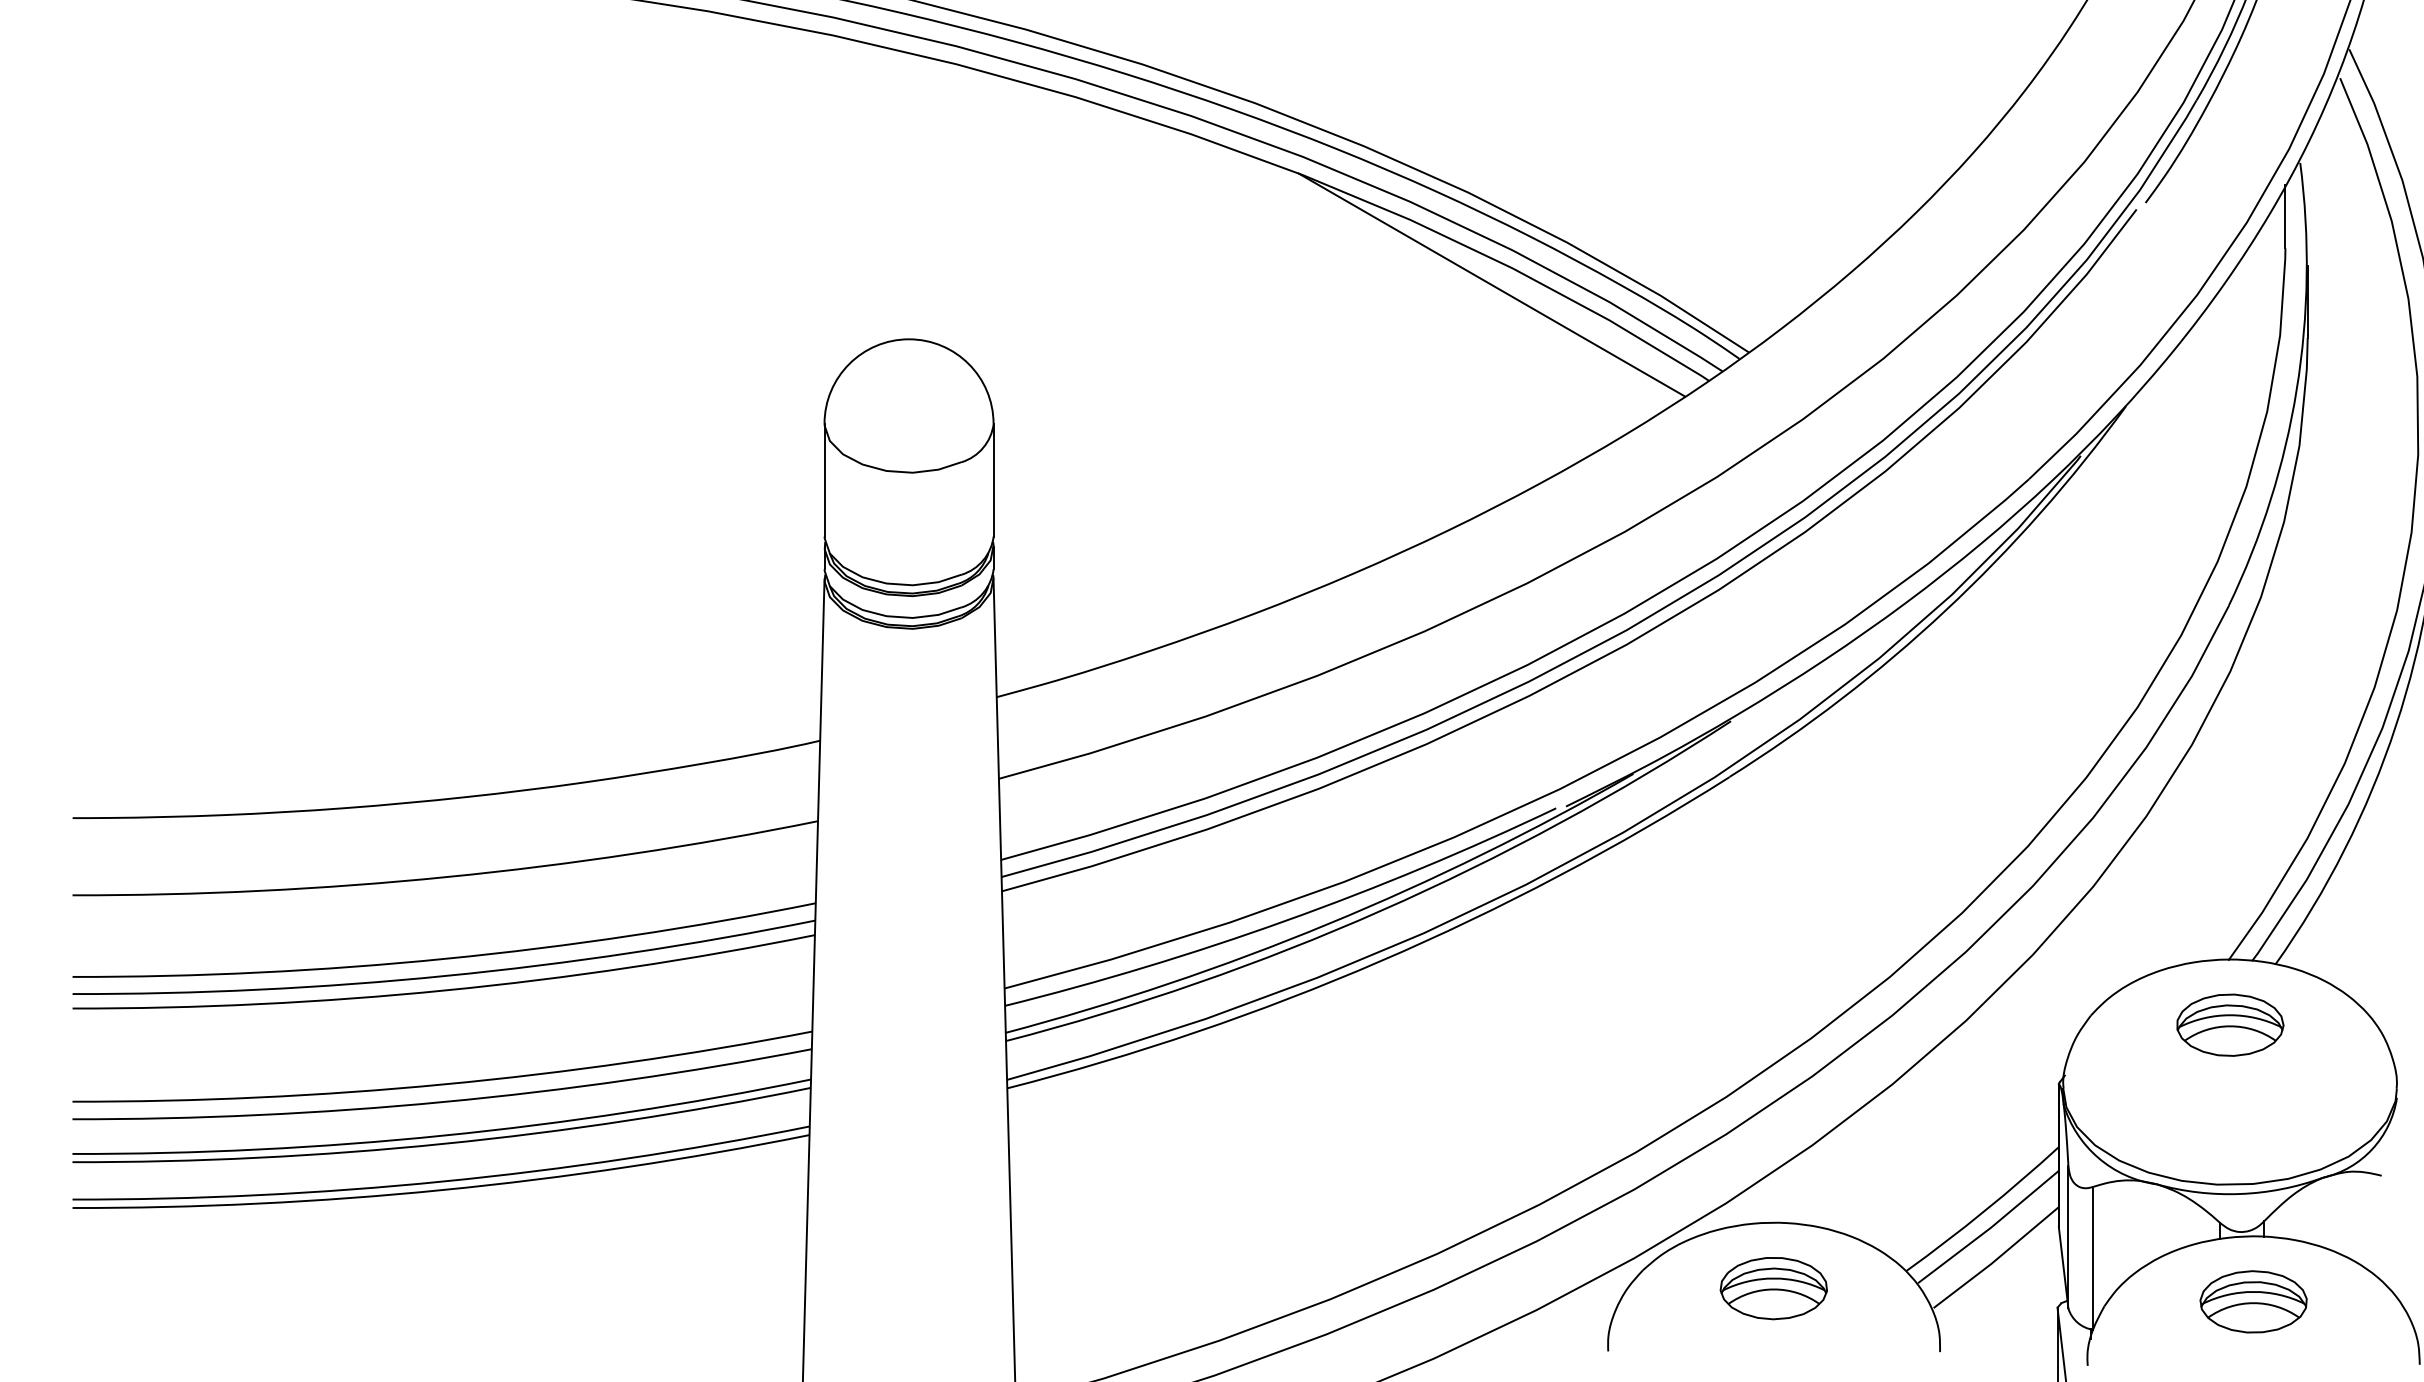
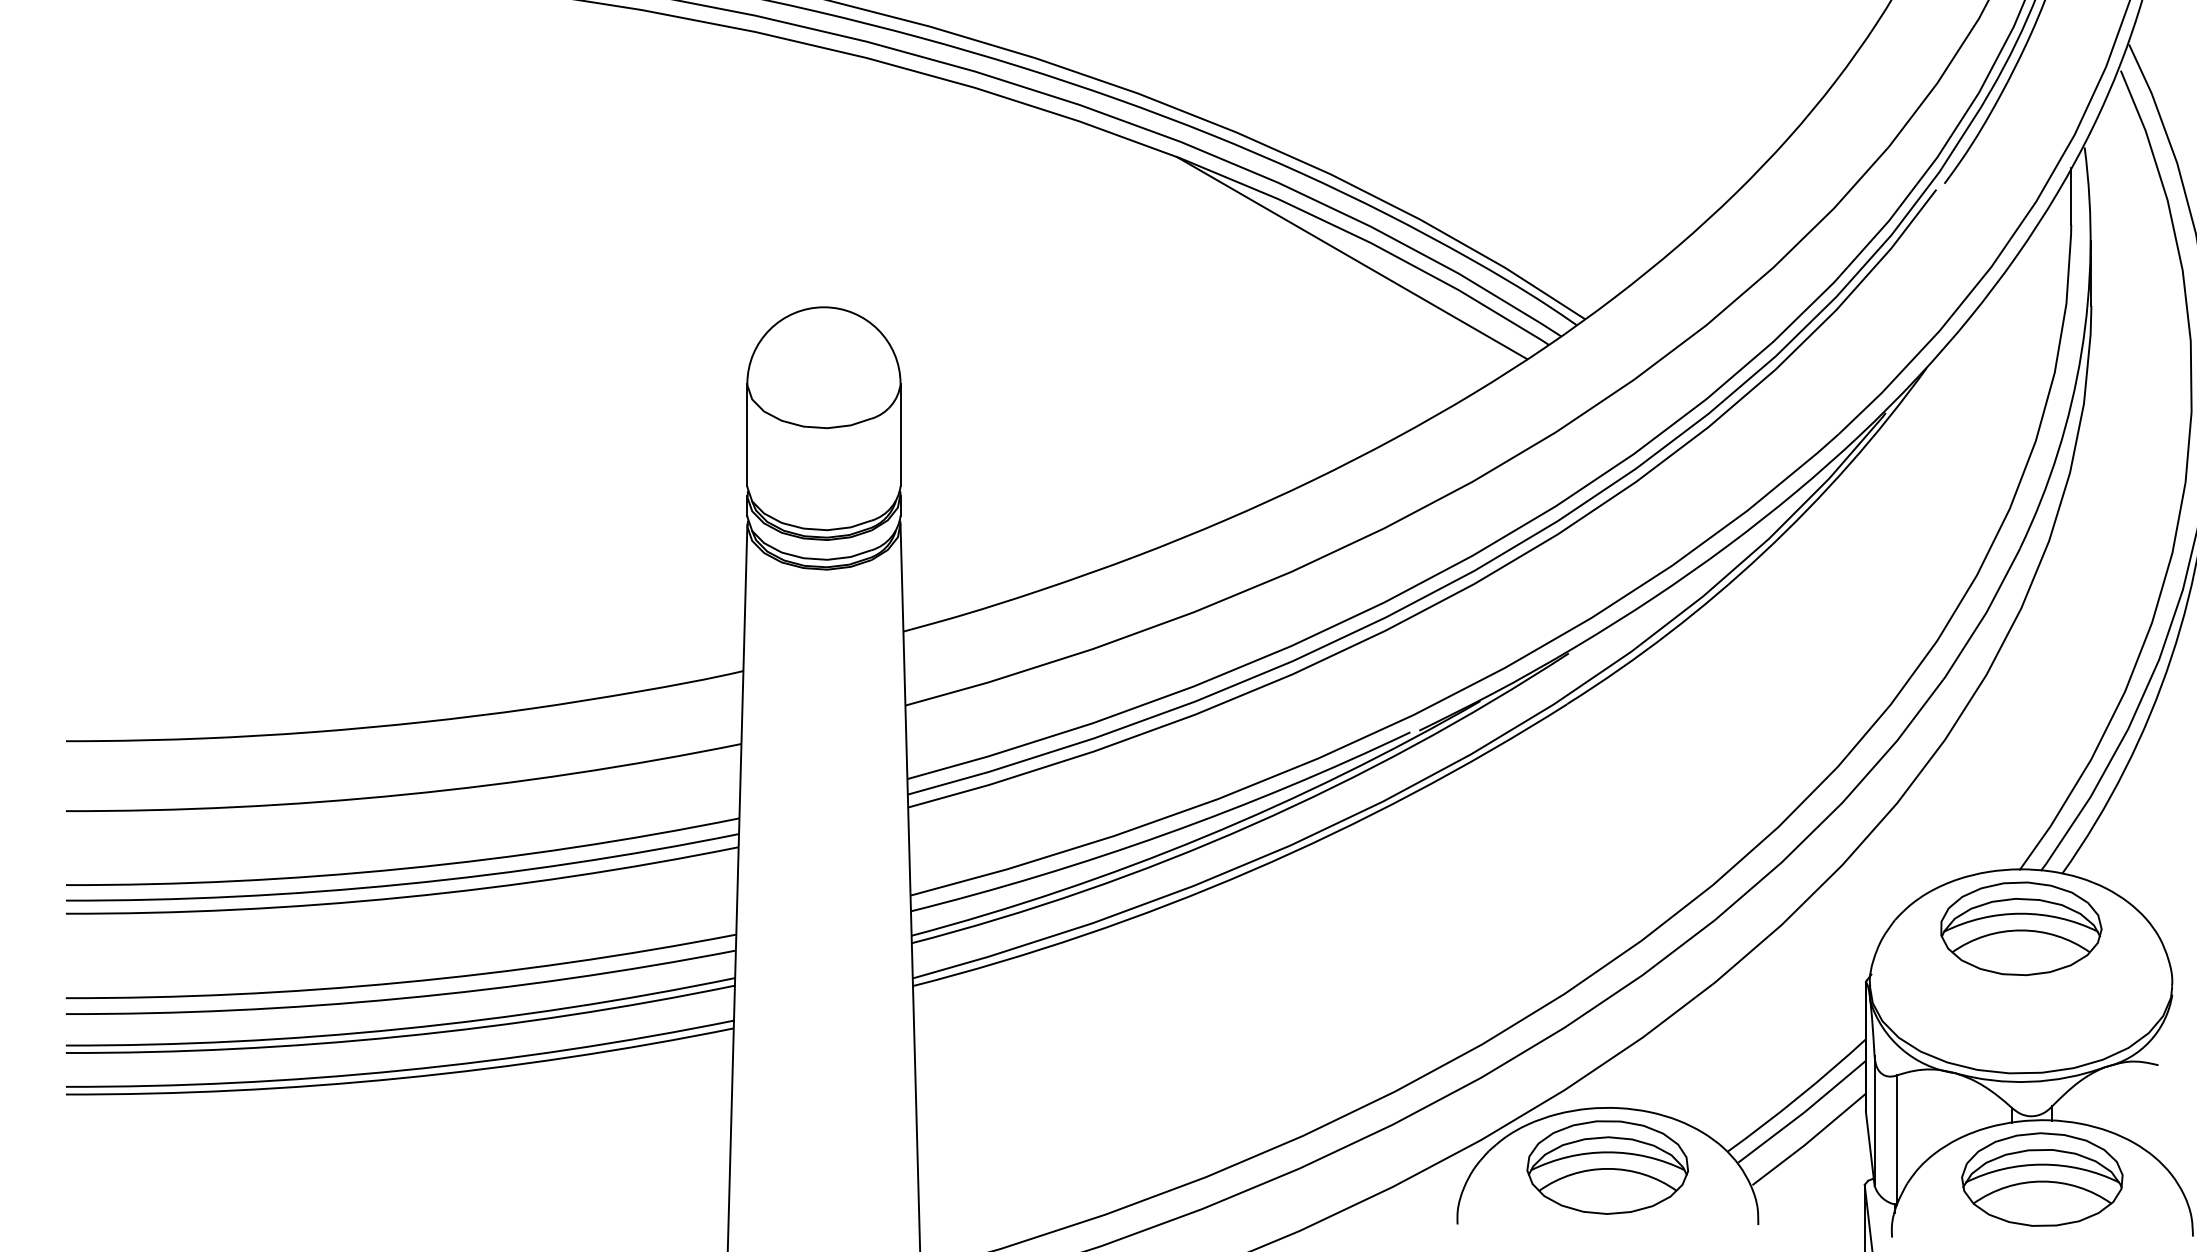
part: (2230, 1024) -> (2021, 928), size x1.67
part: (1773, 1288) -> (1607, 1167), size x1.67
part: (2253, 1301) -> (2042, 1179), size x1.67

